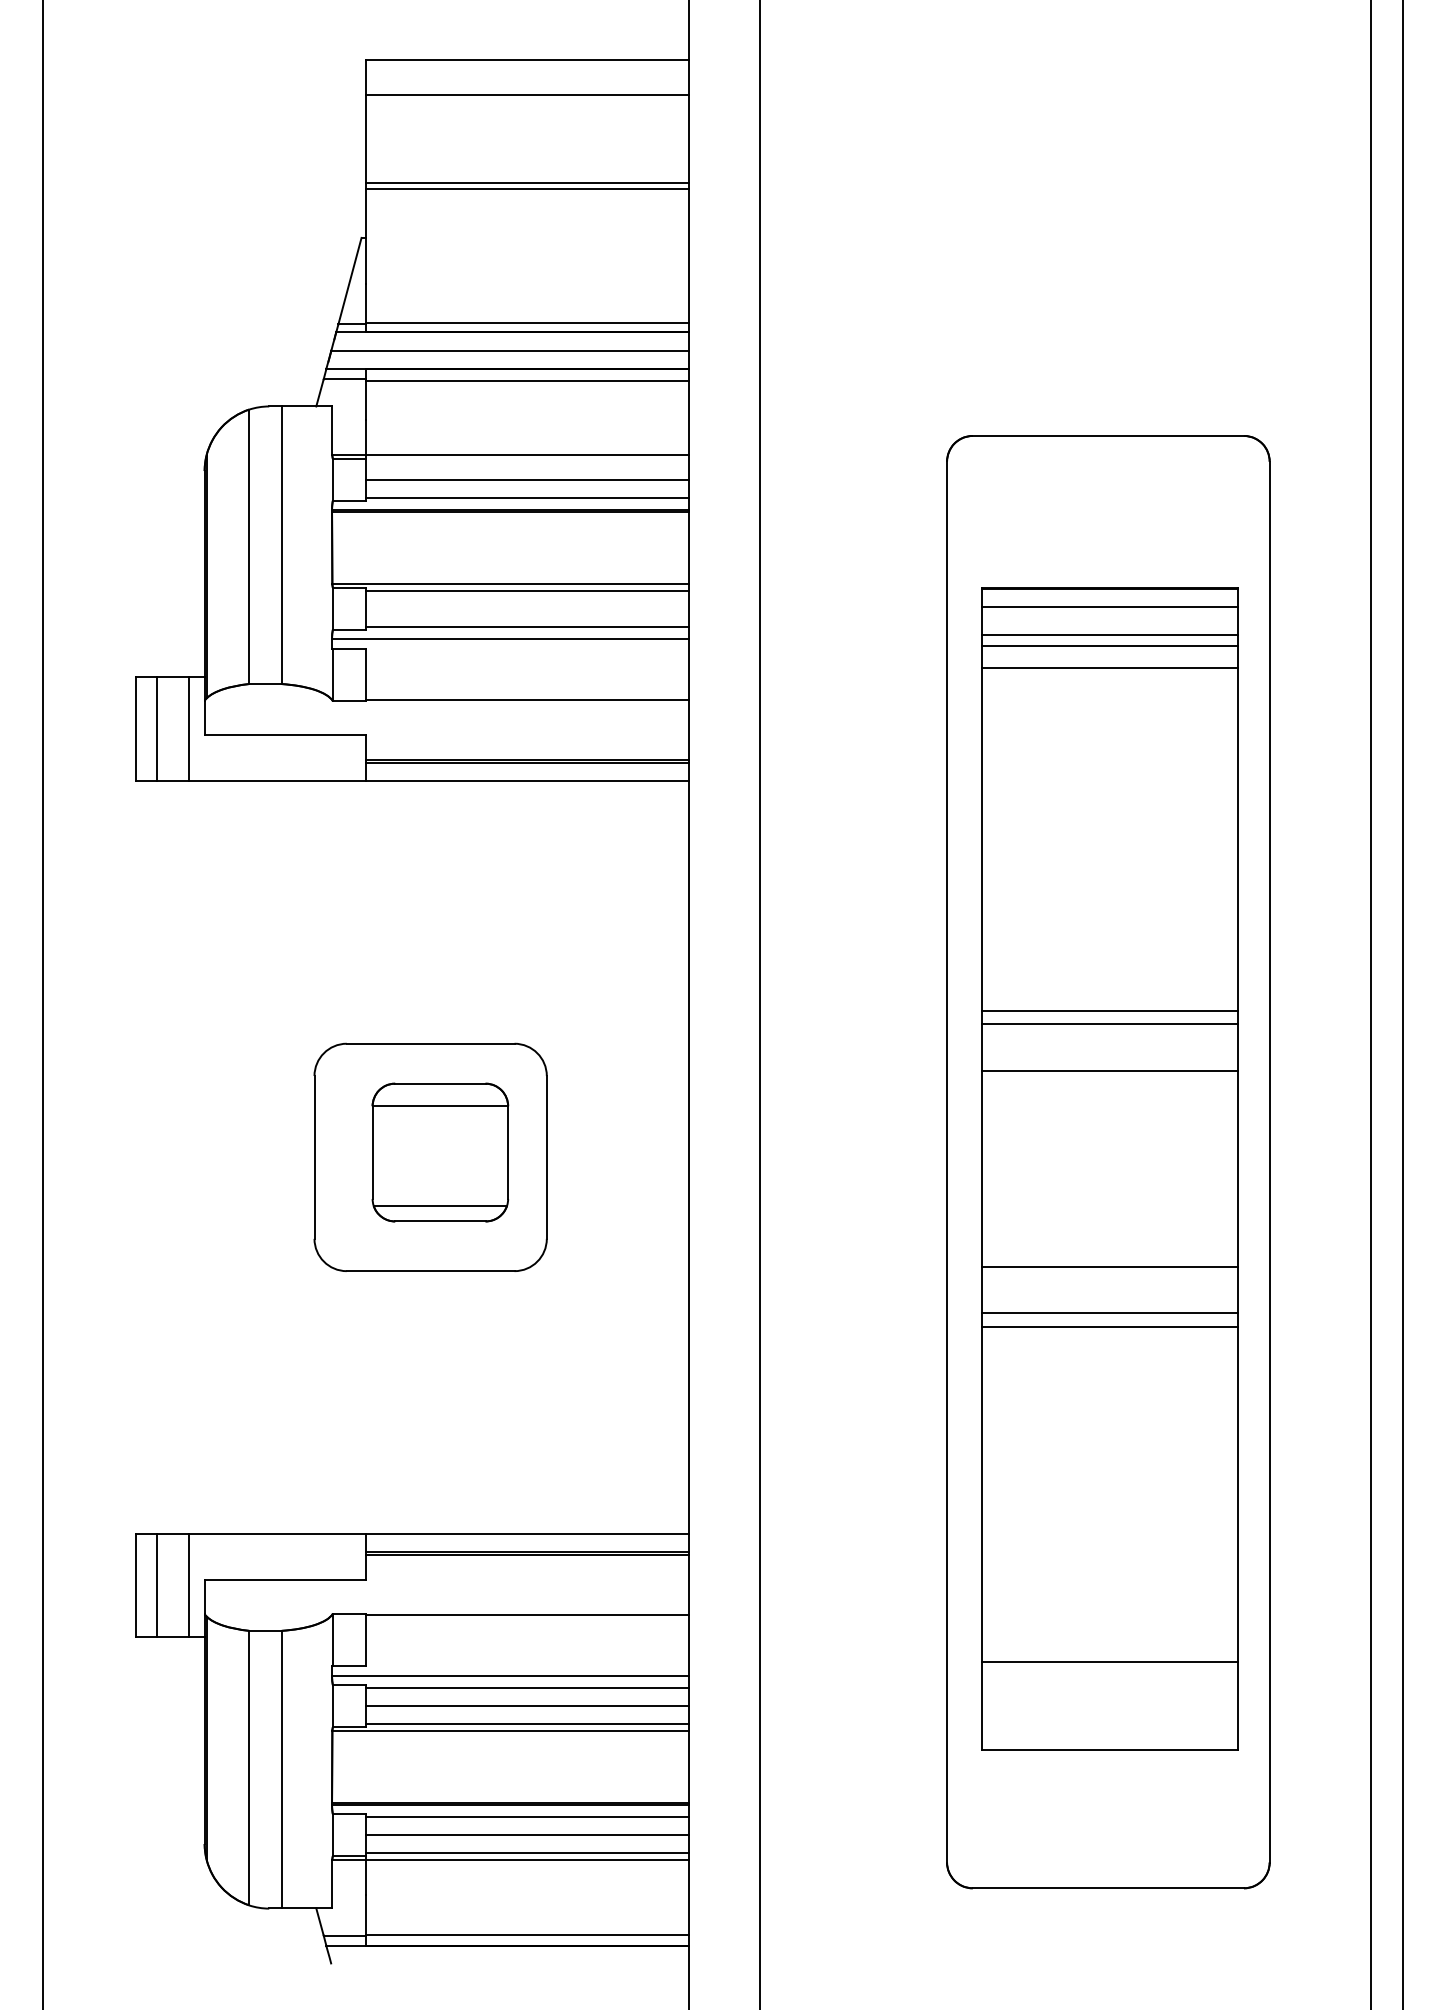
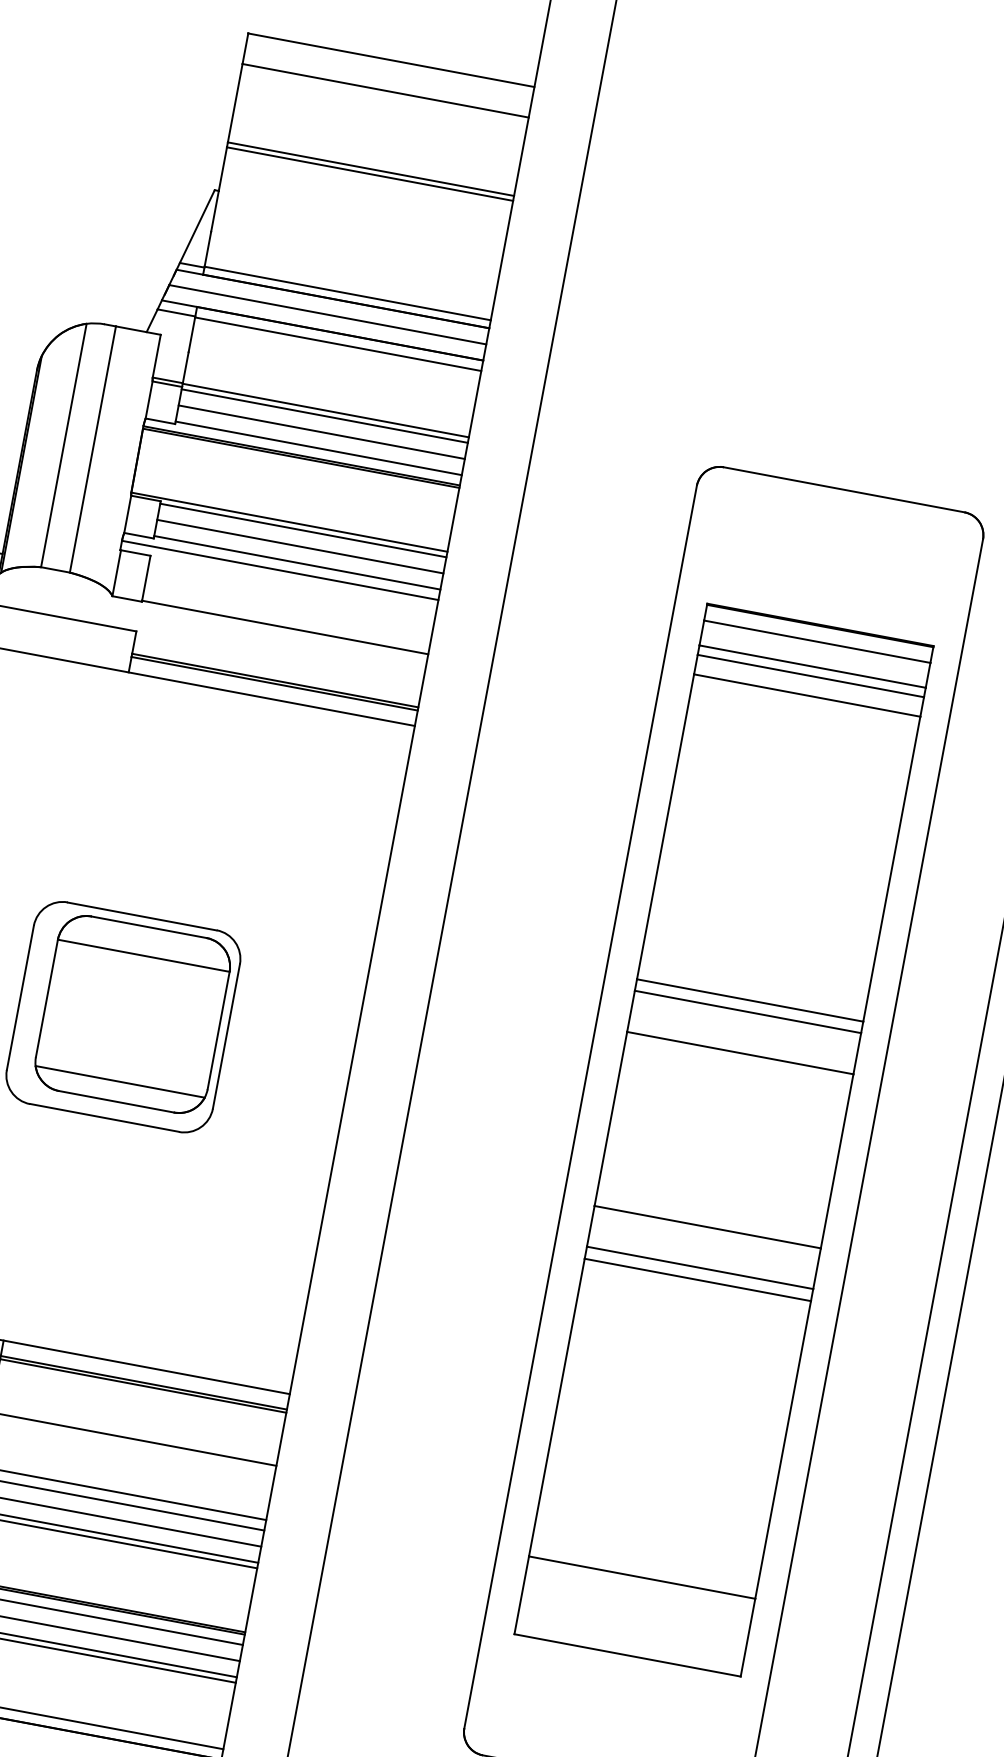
line: (527, 461) -> (324, 416), added
line: (527, 608) -> (300, 546), added
part: (440, 1152) -> (132, 1014), size x1.43

